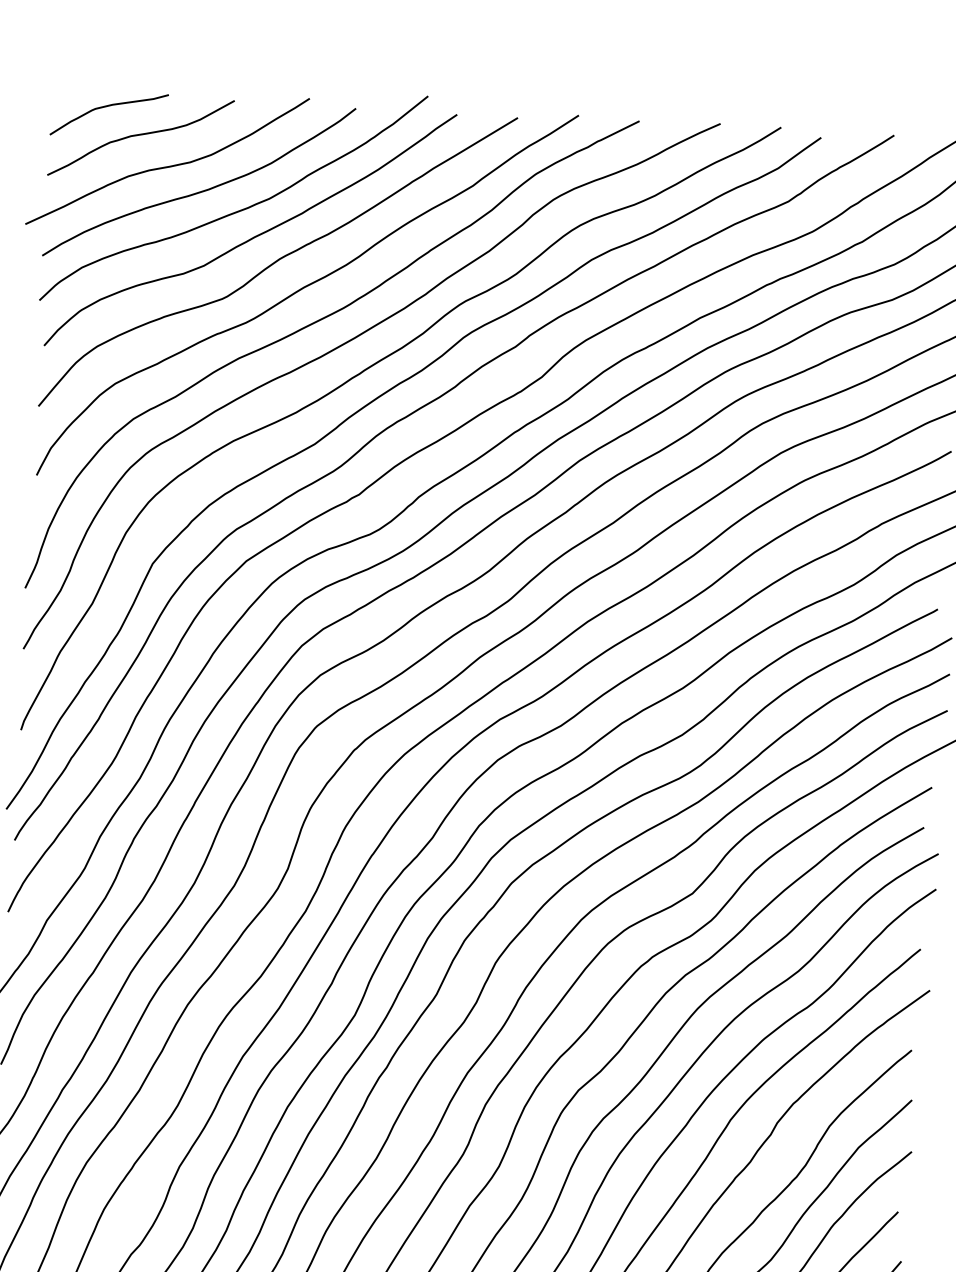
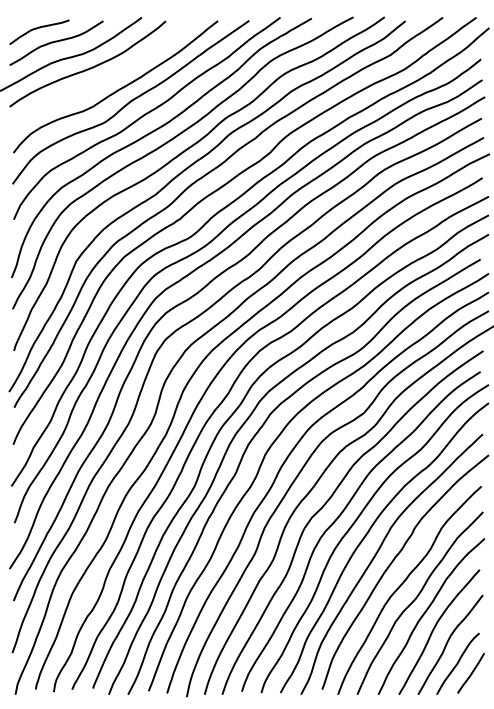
curve: (233, 210) -> (106, 77), removed

